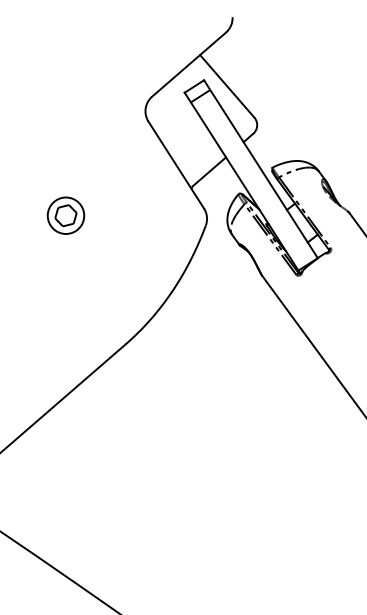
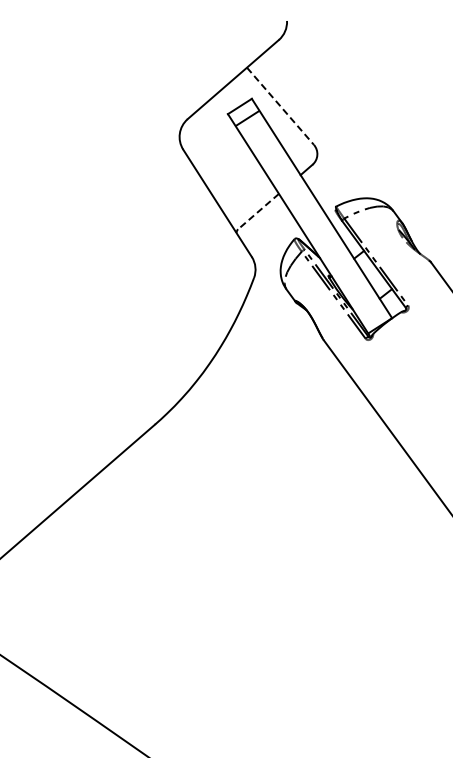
line: (227, 86) -> (280, 106), solid -> dashed
line: (209, 171) -> (258, 211), solid -> dashed
part: (65, 215) -> (81, 265), removed

